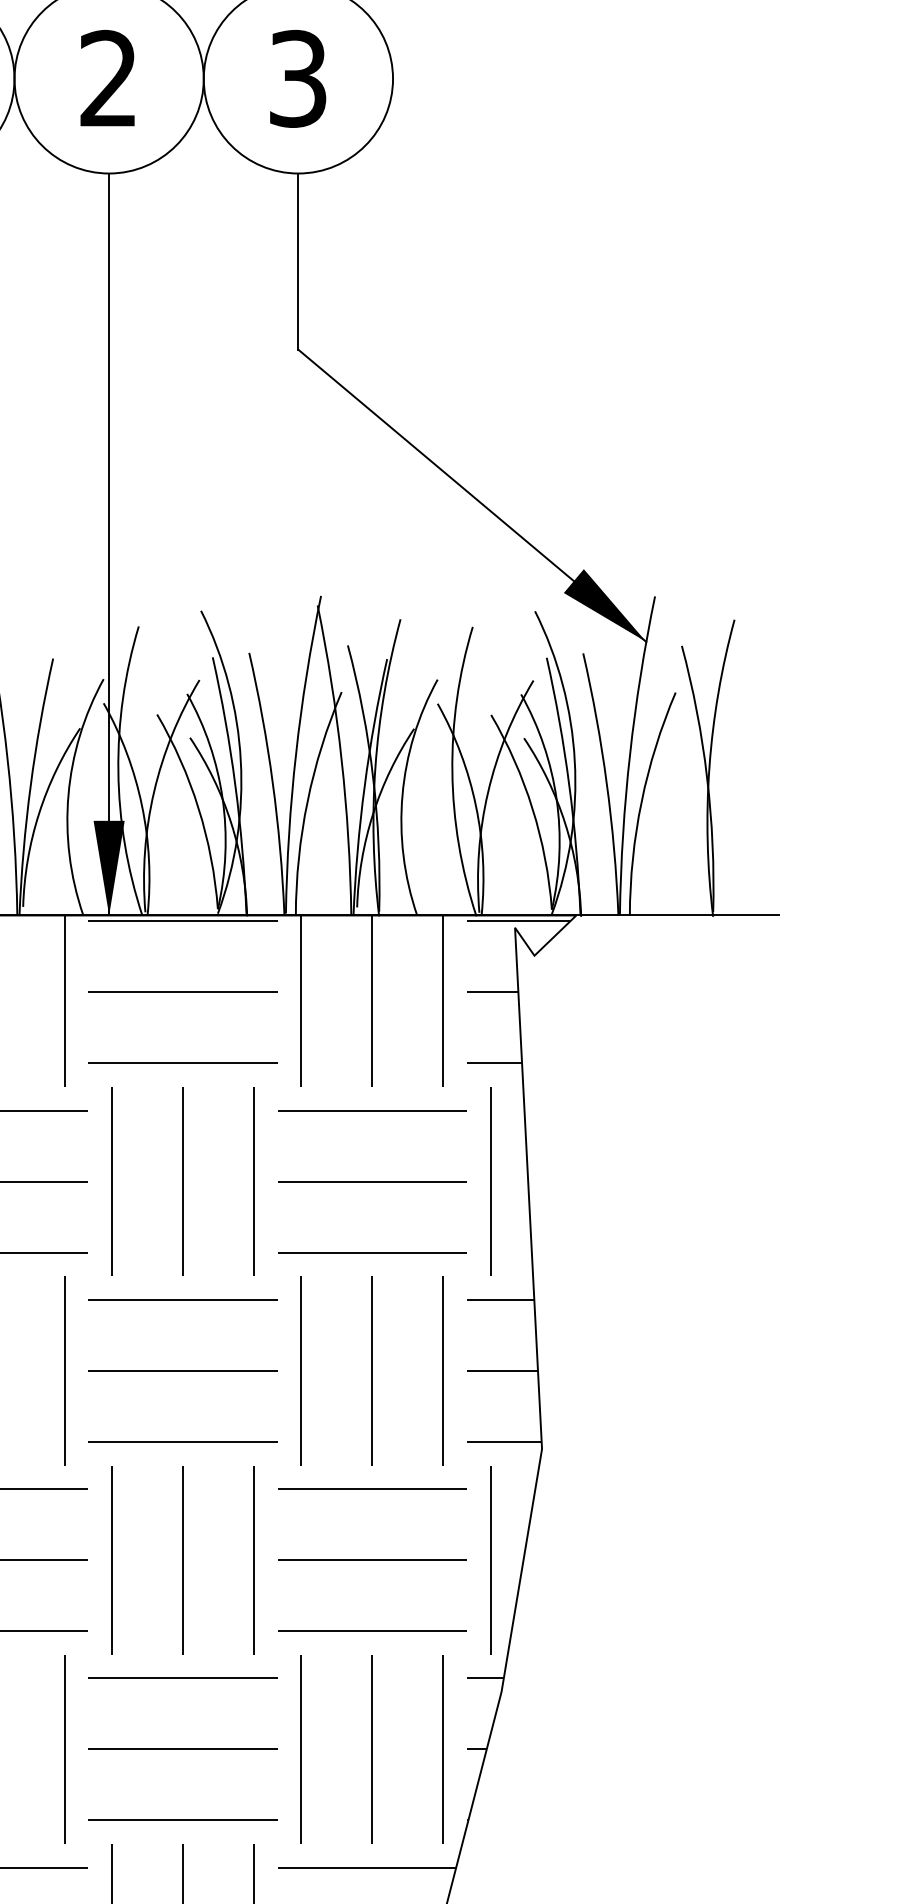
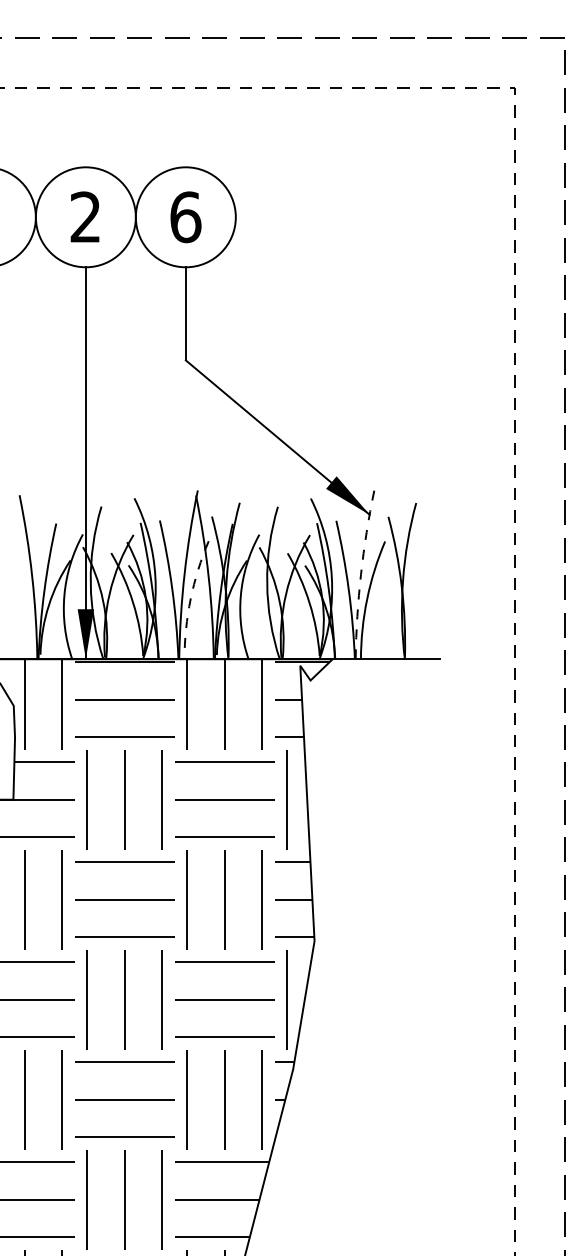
text: (297, 79) -> (185, 217), 3 -> 6
arc: (630, 755) -> (361, 574), solid -> dashed
arc: (307, 802) -> (190, 599), solid -> dashed

